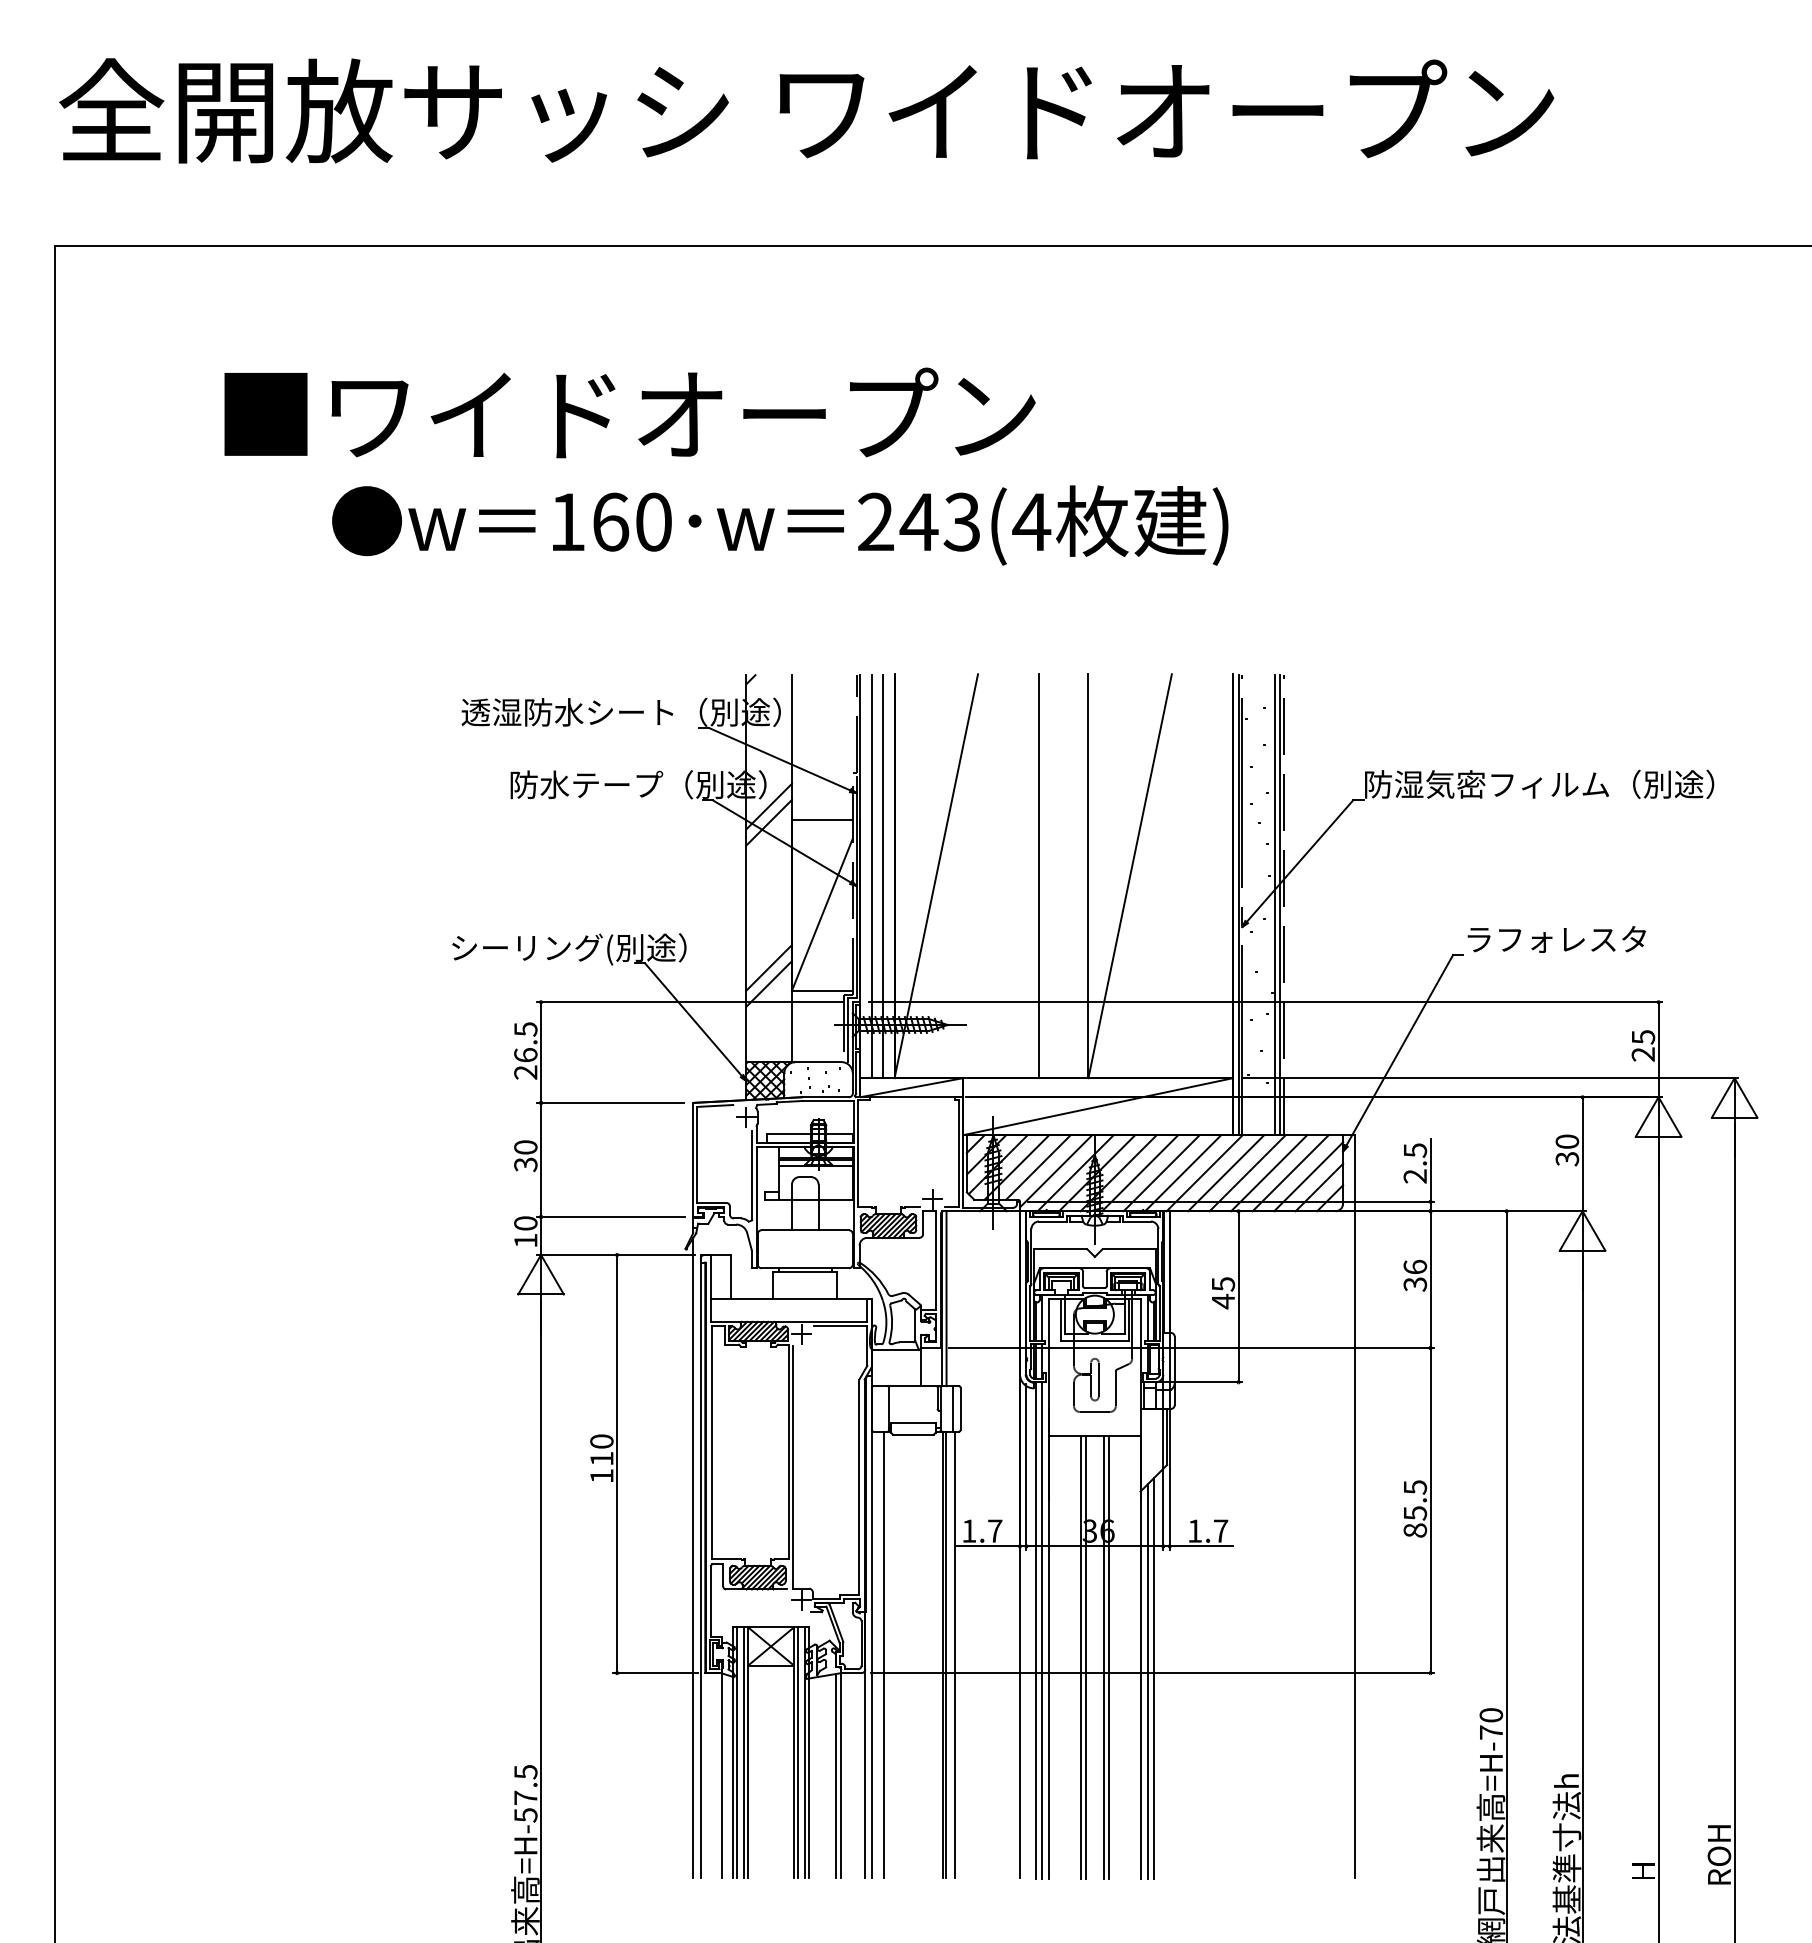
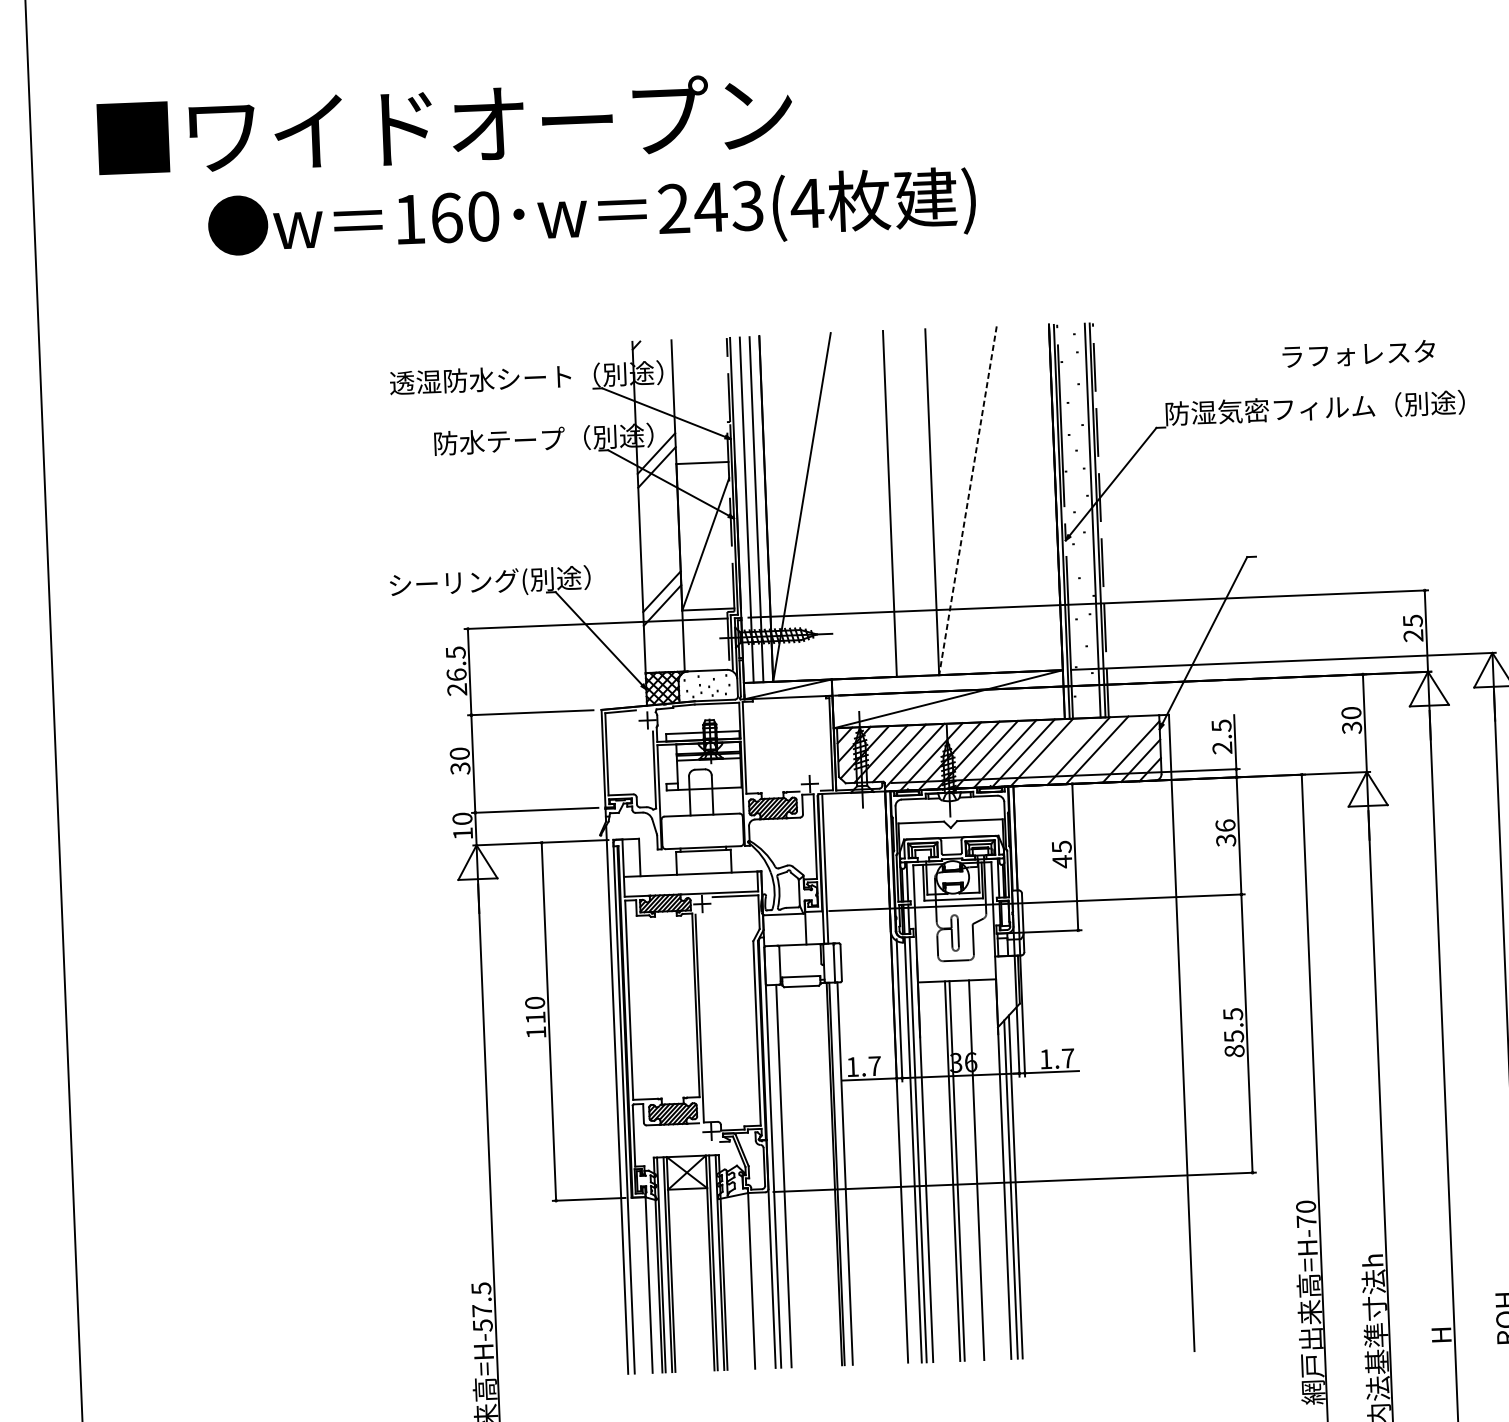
text: (629, 412) -> (444, 124), moved
text: (780, 525) -> (592, 215), moved
line: (1130, 876) -> (968, 501), solid -> dashed
text: (1556, 939) -> (1358, 354), moved
line: (1226, 1173) -> (1060, 752), removed
line: (1290, 1173) -> (1115, 749), removed
line: (1103, 1656) -> (971, 1169), removed
line: (835, 1776) -> (746, 1281), removed

